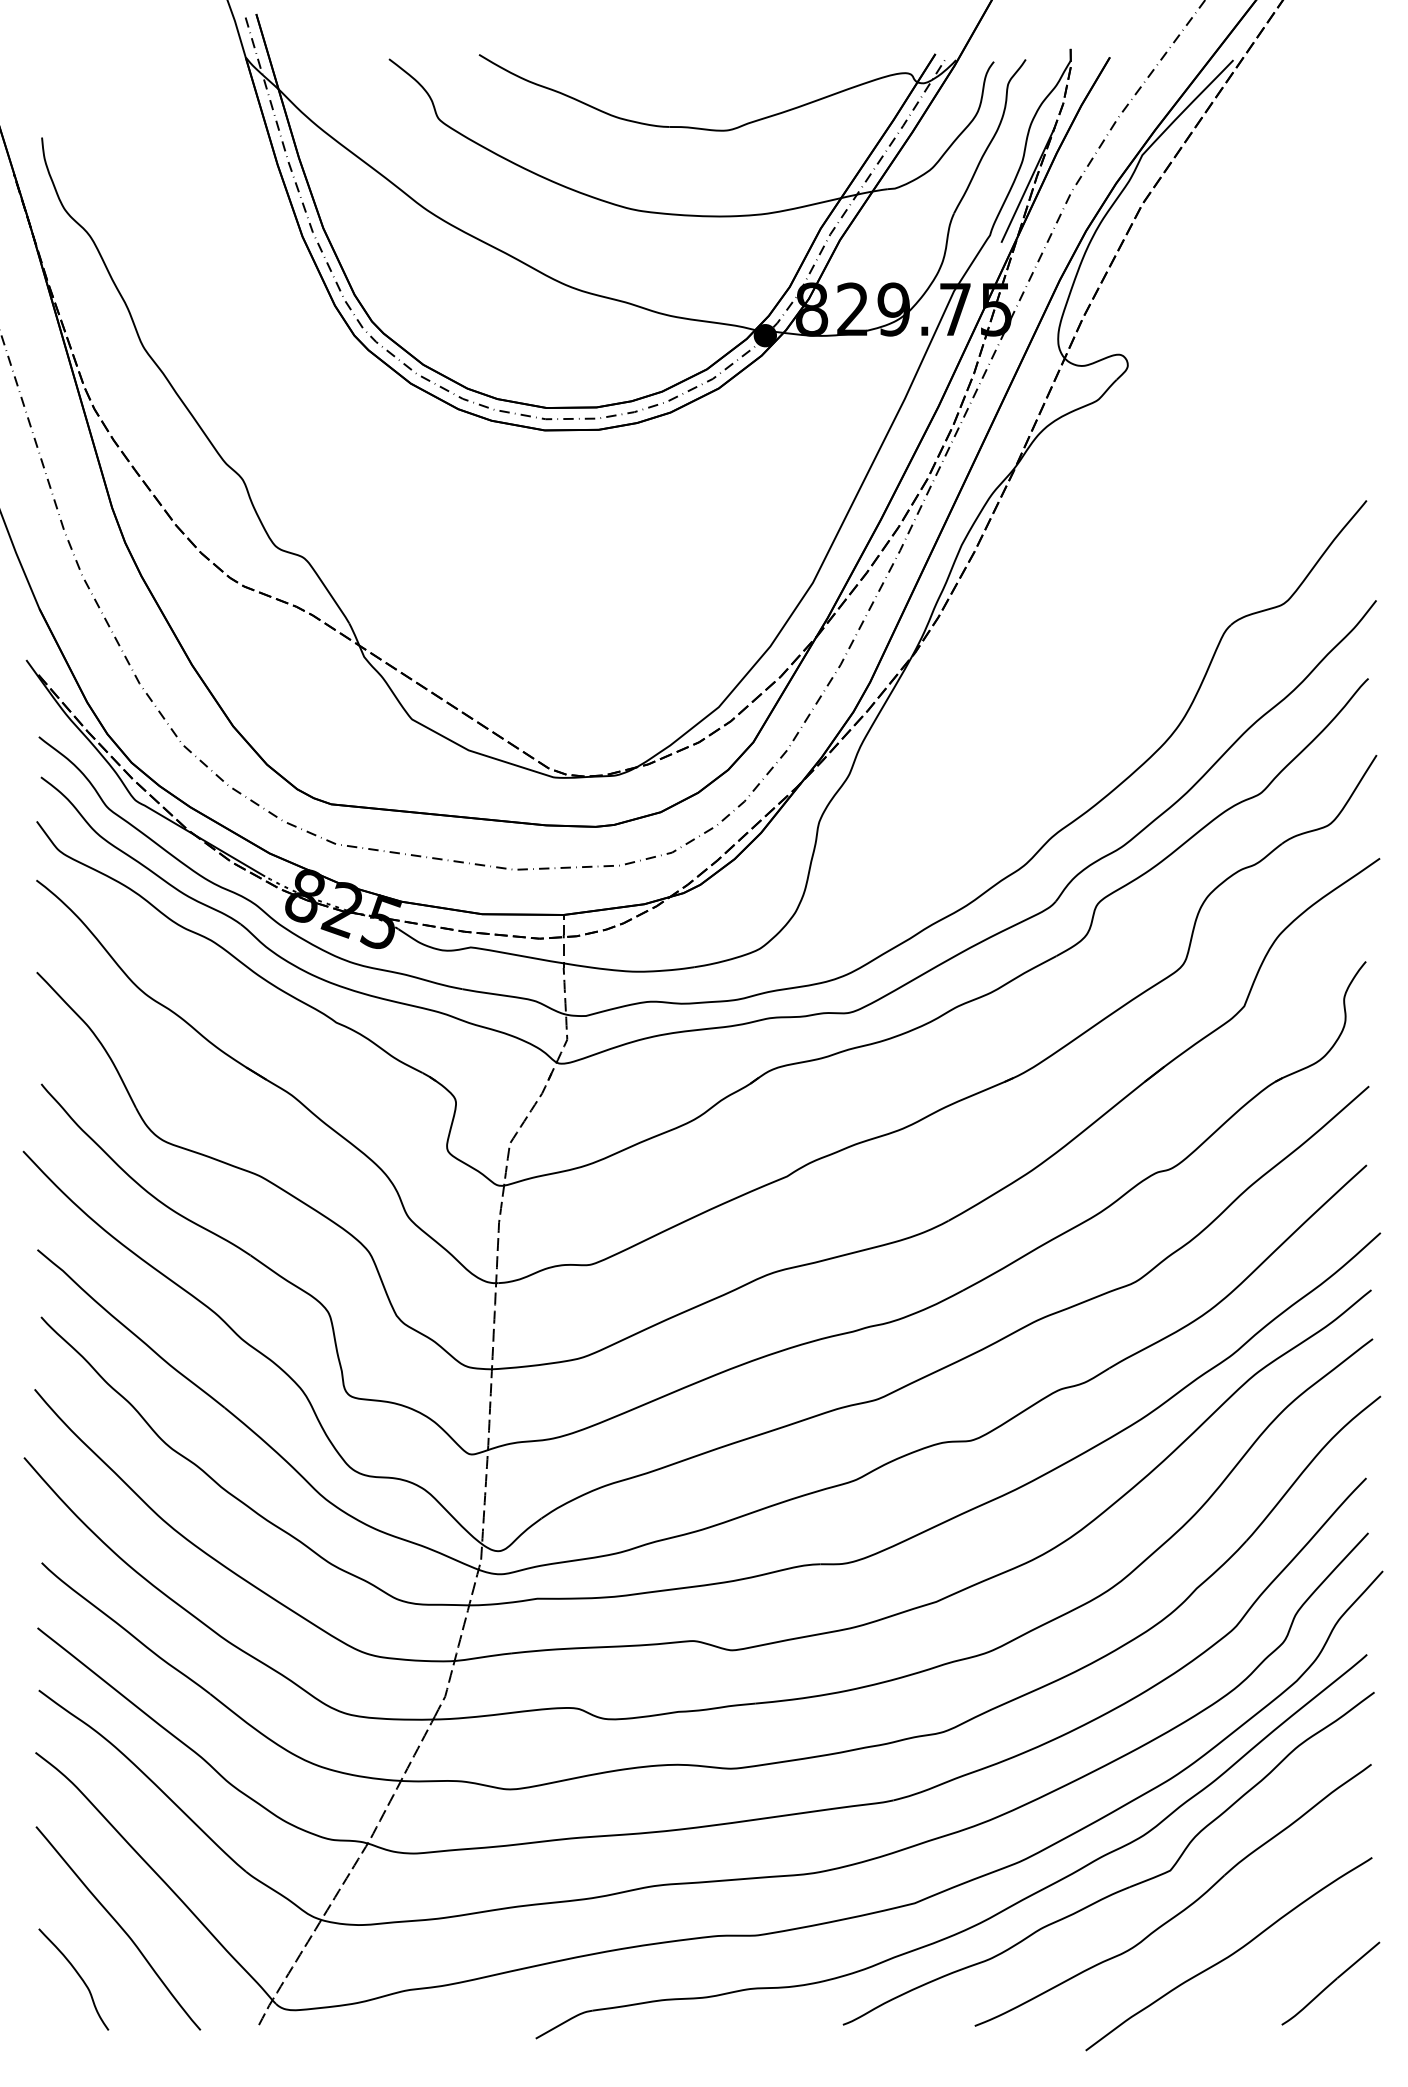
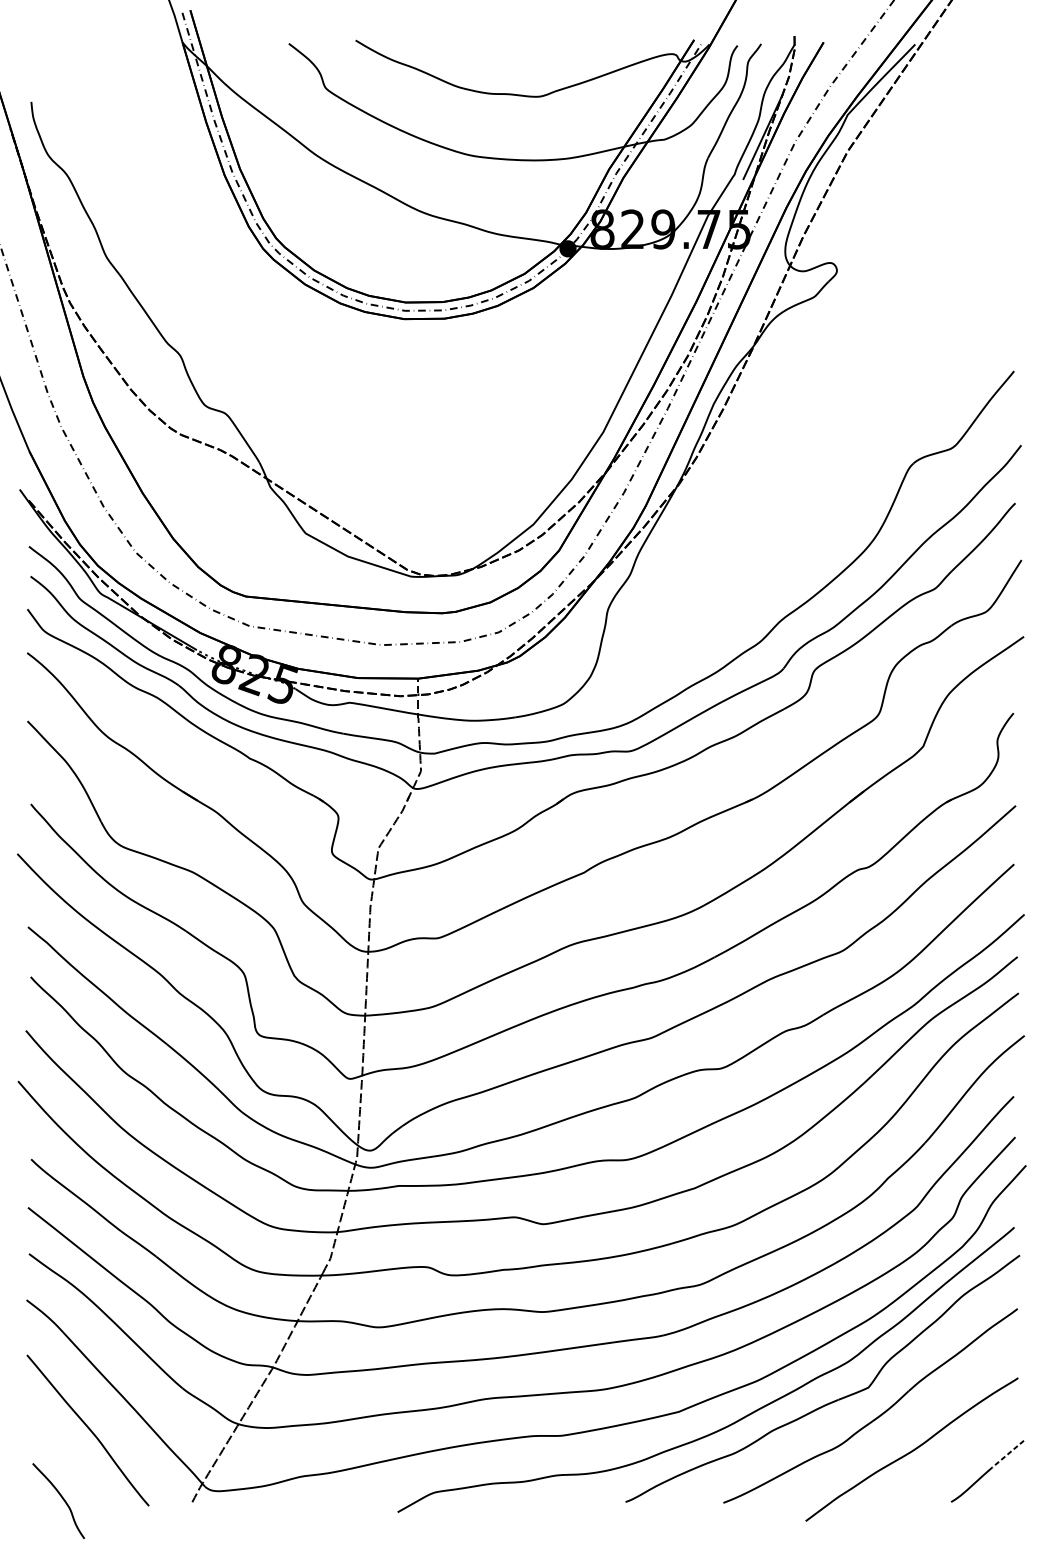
line: (1358, 1960) -> (1008, 1454), solid -> dashed
curve: (78, 1976) -> (62, 1498), moved

